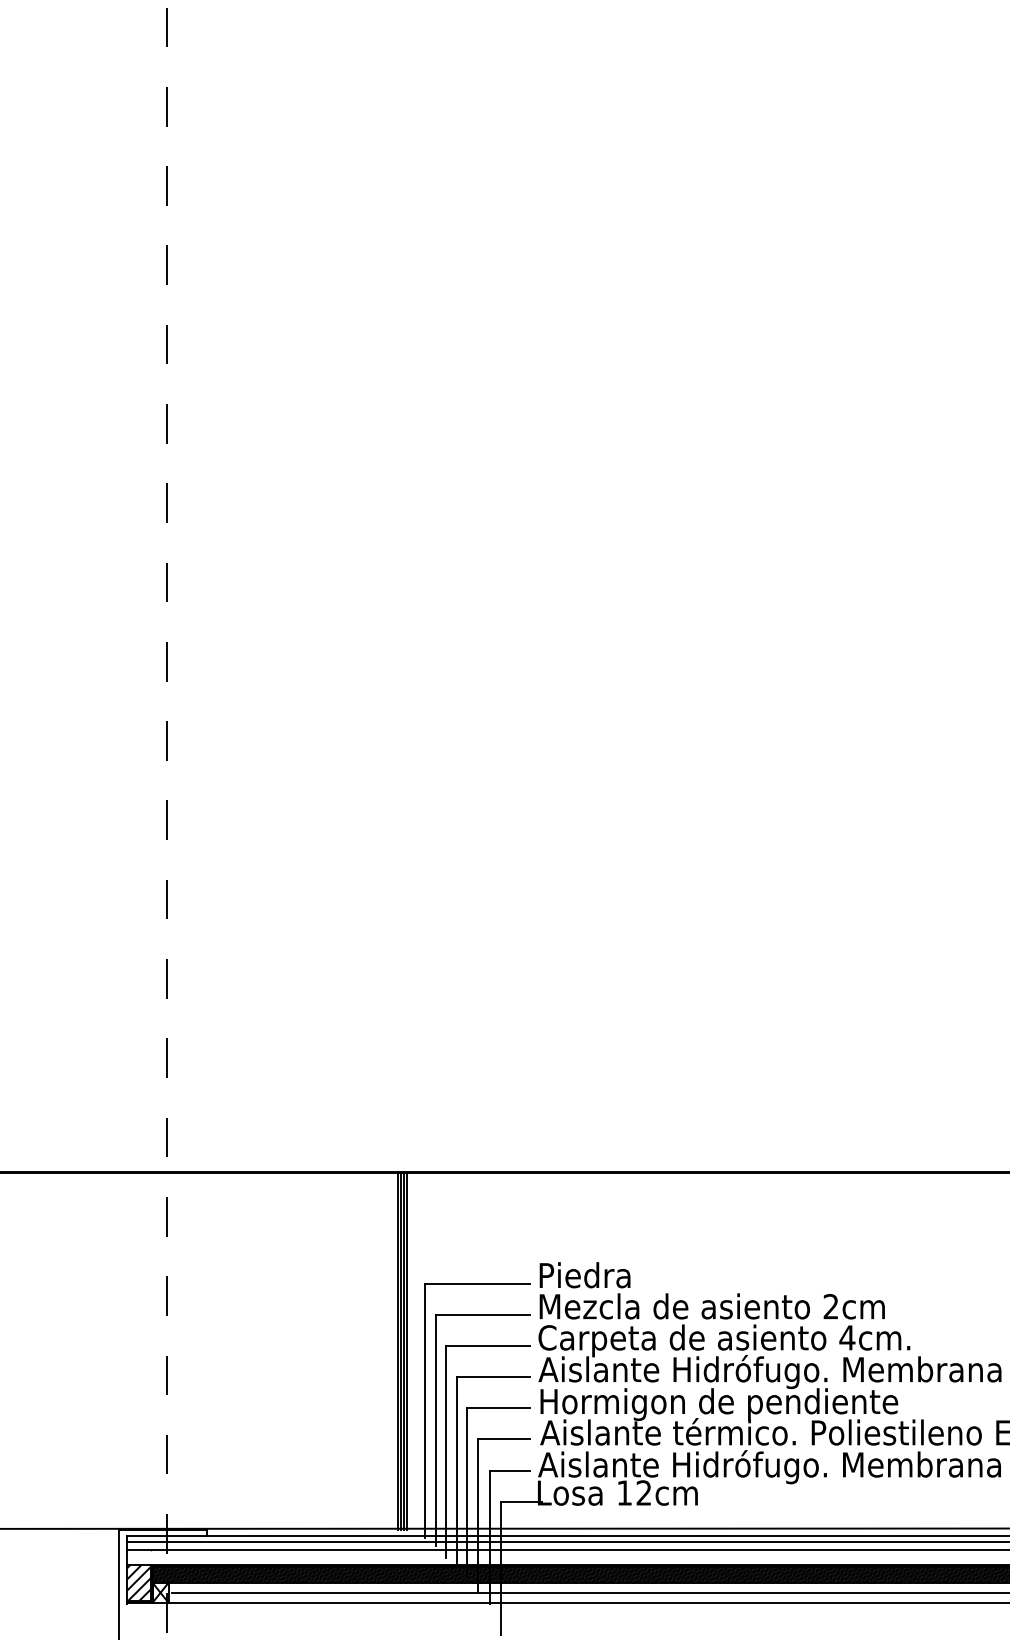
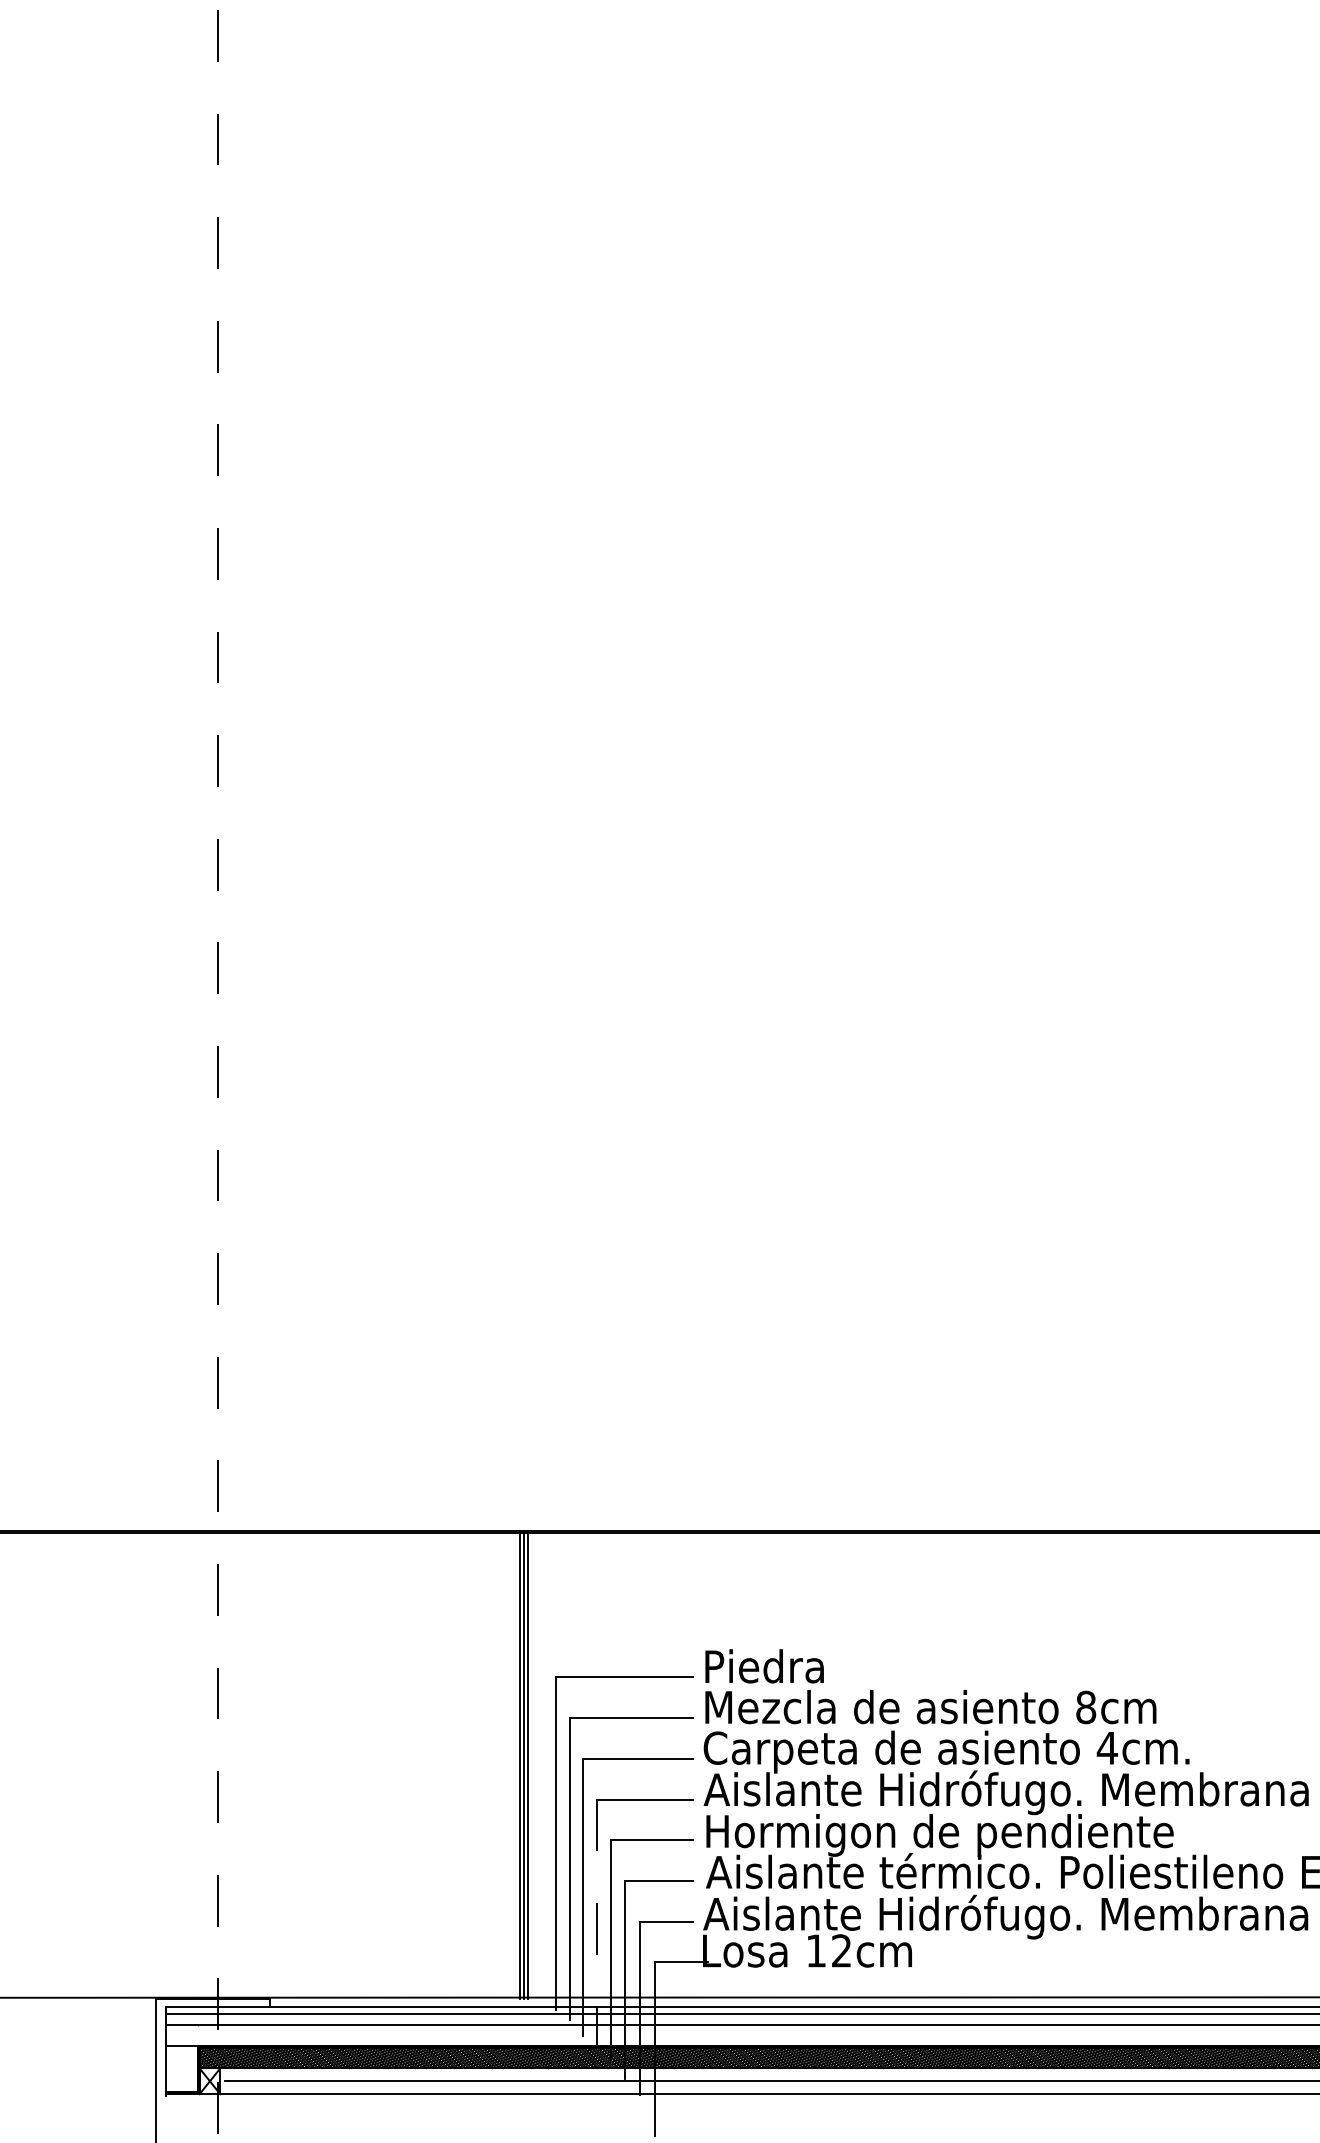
text: (831, 1306) -> (1086, 1707), 2cm -> 8cm
line: (406, 1351) -> (531, 1765), removed
line: (457, 1472) -> (597, 1924), solid -> dashed
hatch: (138, 1583) -> (181, 2068), removed

